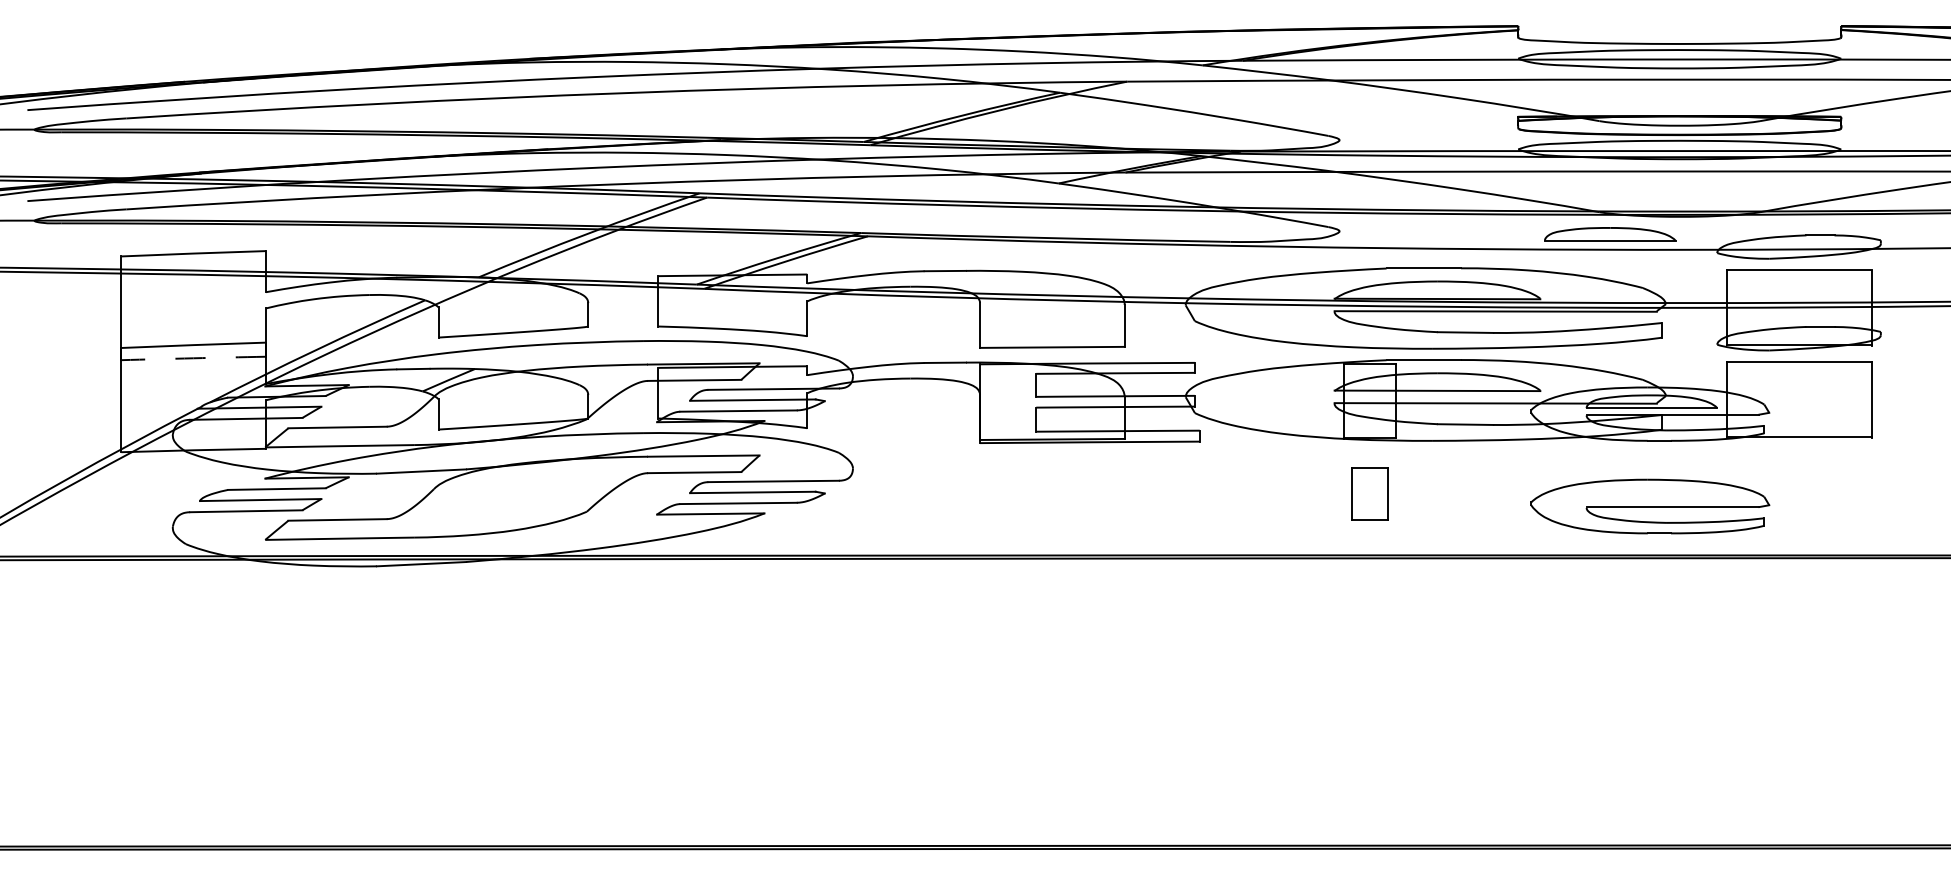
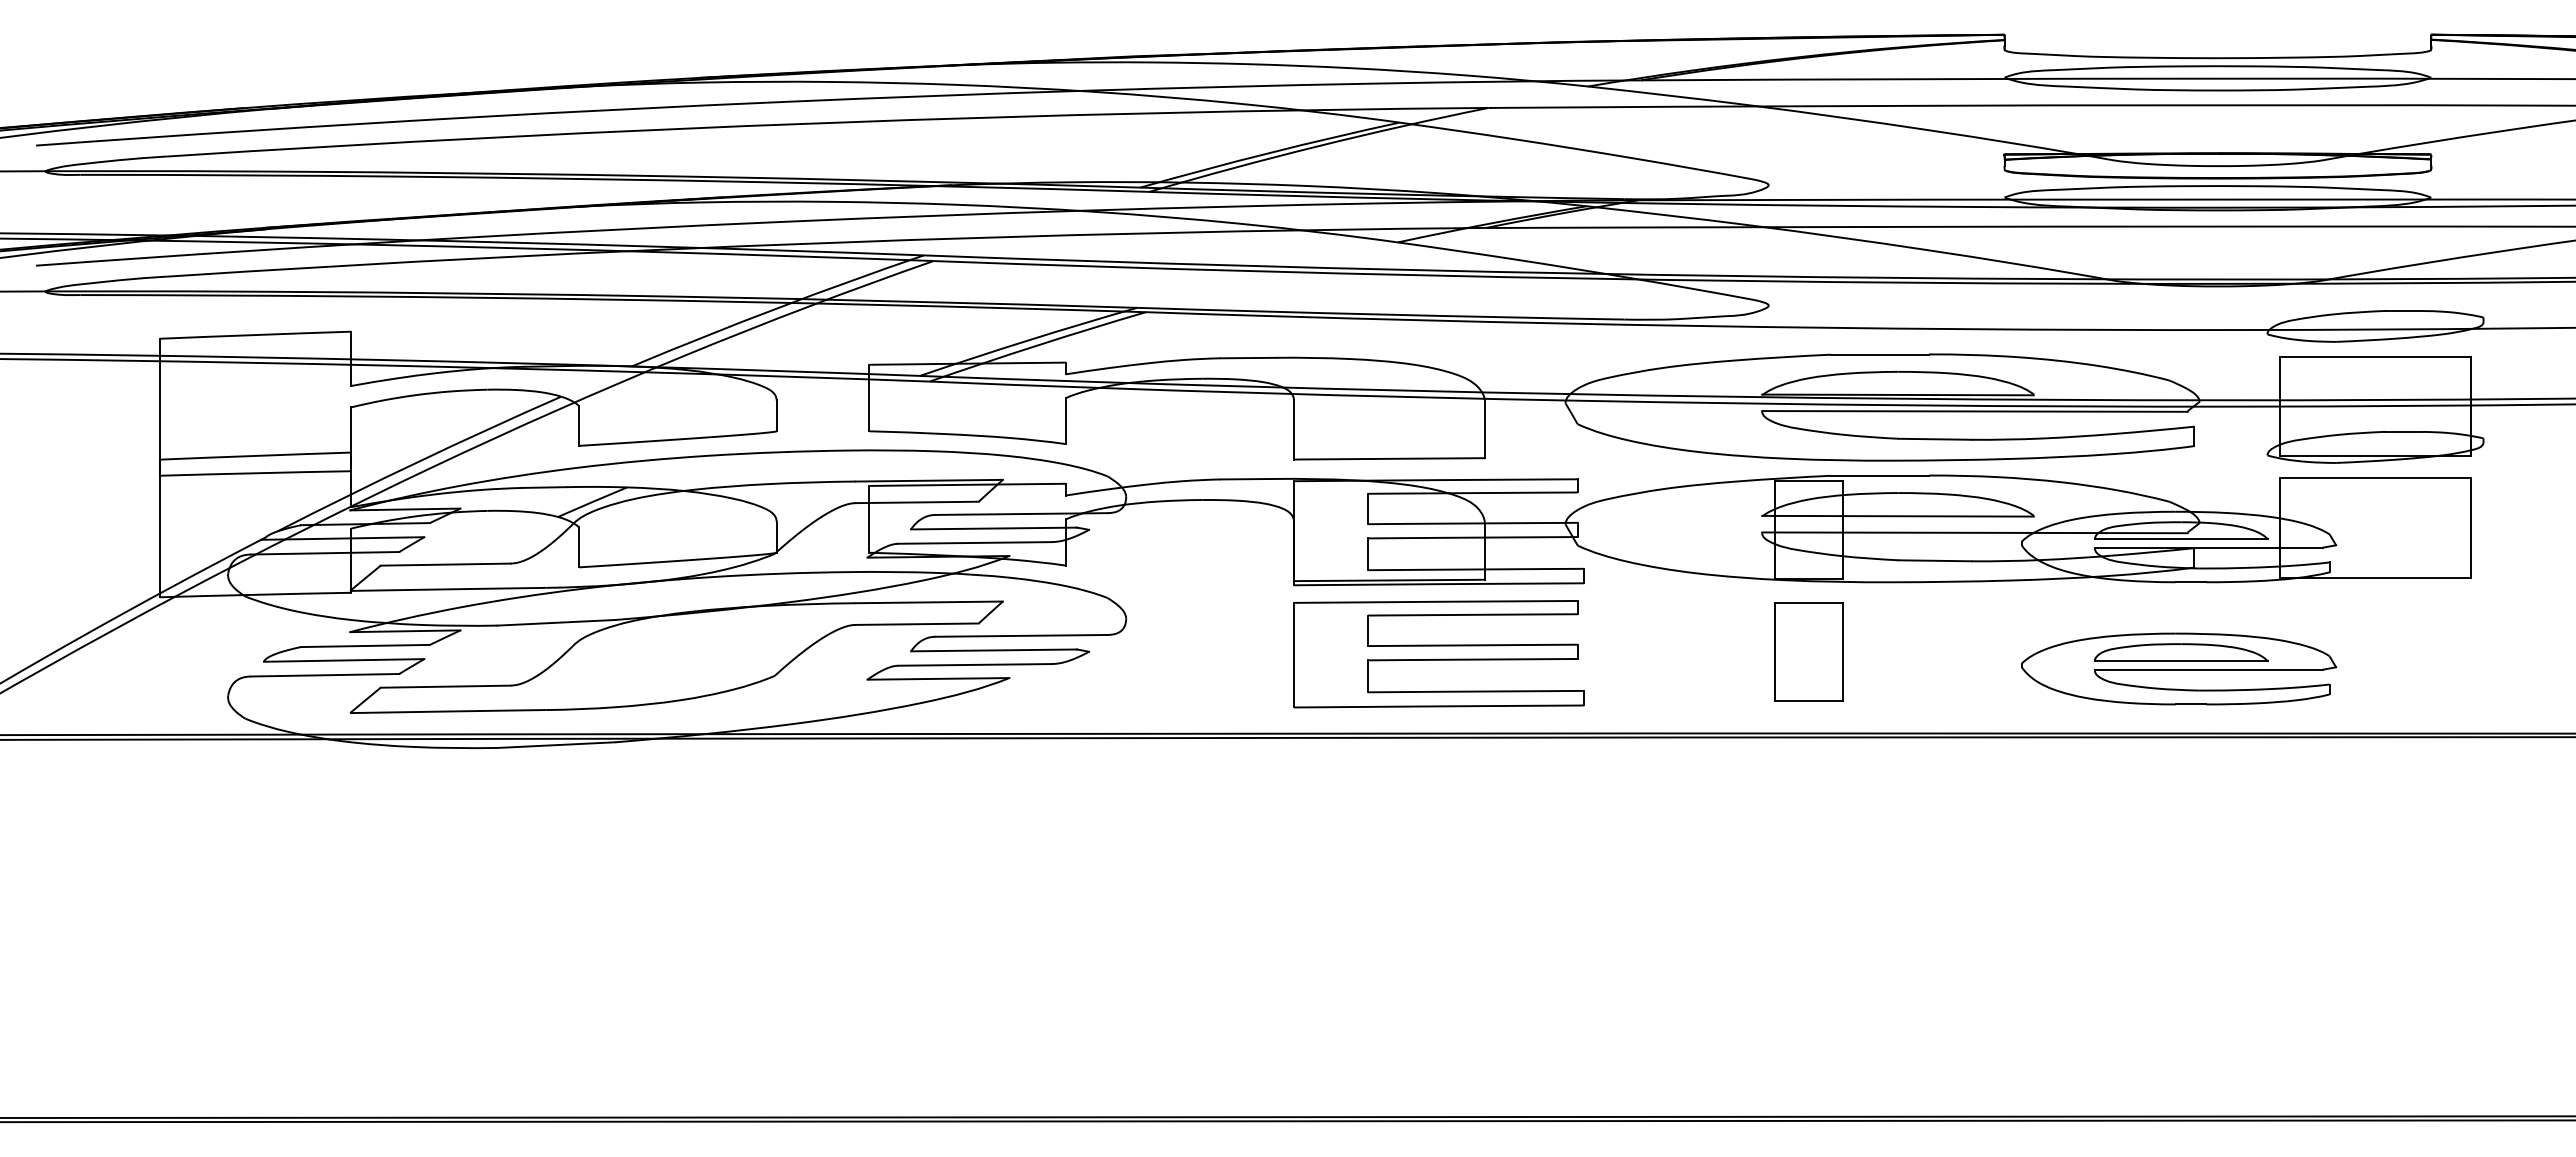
part: (1610, 234) -> (2181, 652), moved
arc: (193, 358) -> (255, 473), dashed -> solid
part: (1369, 493) -> (1808, 651), size x1.43
part: (1089, 495) -> (1438, 654), added

